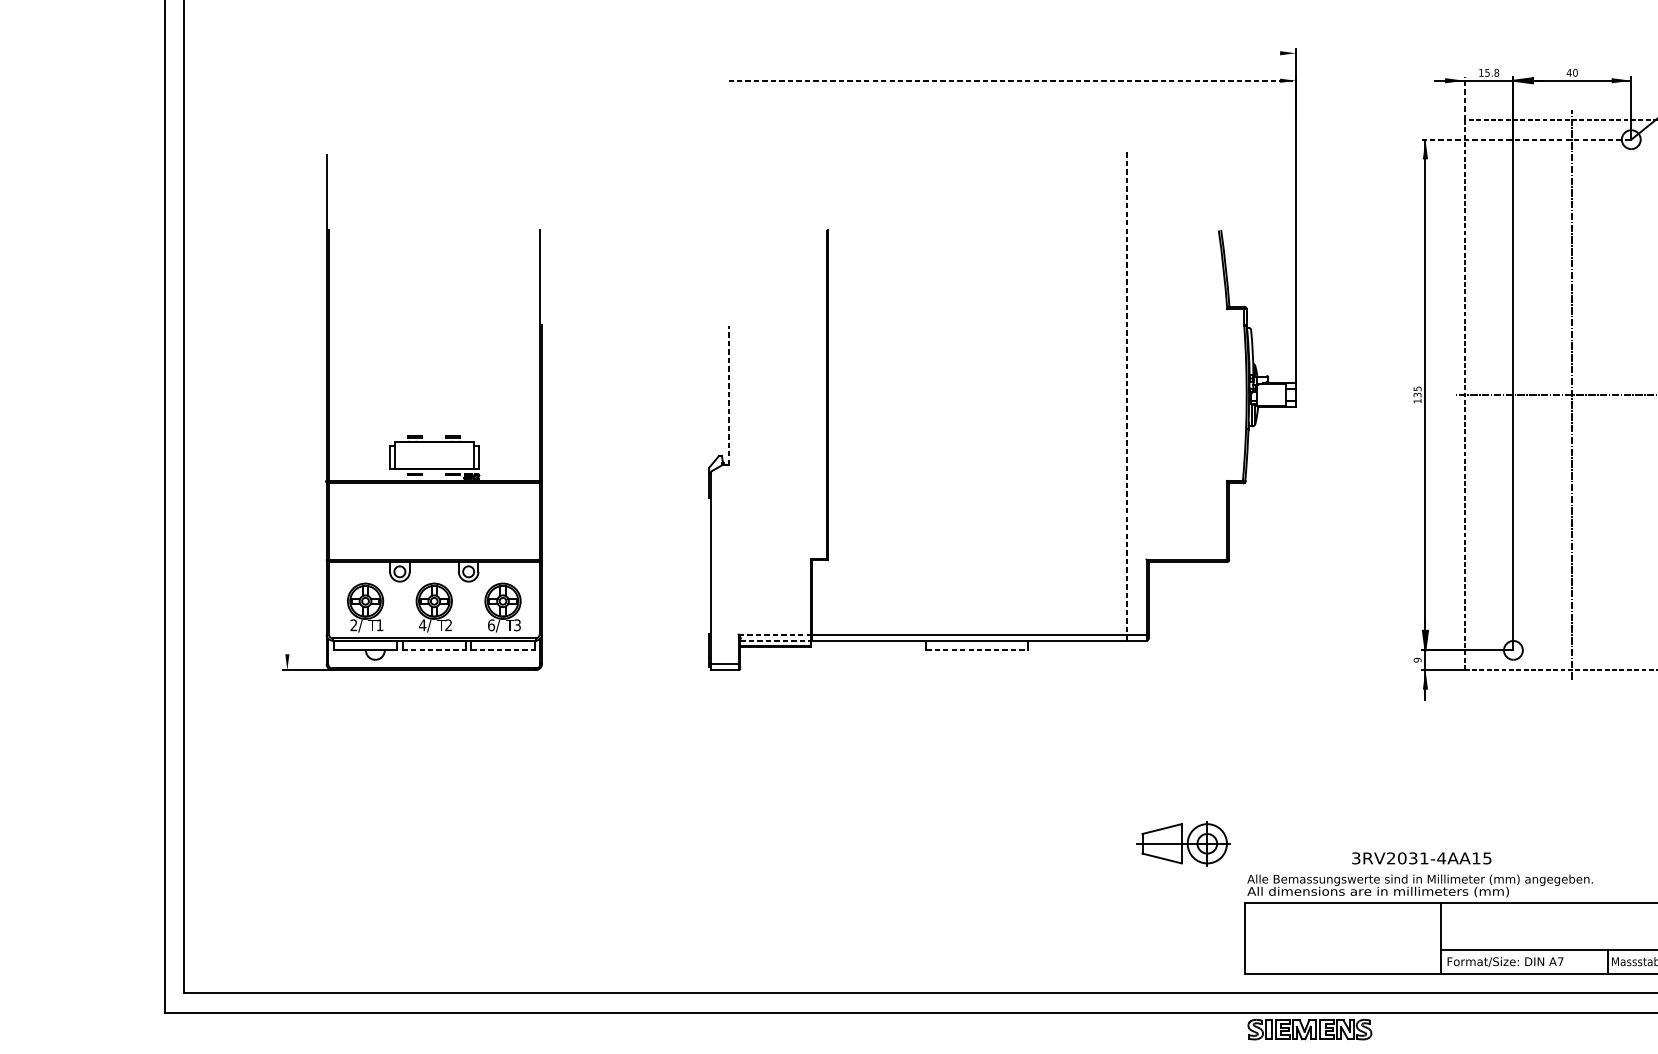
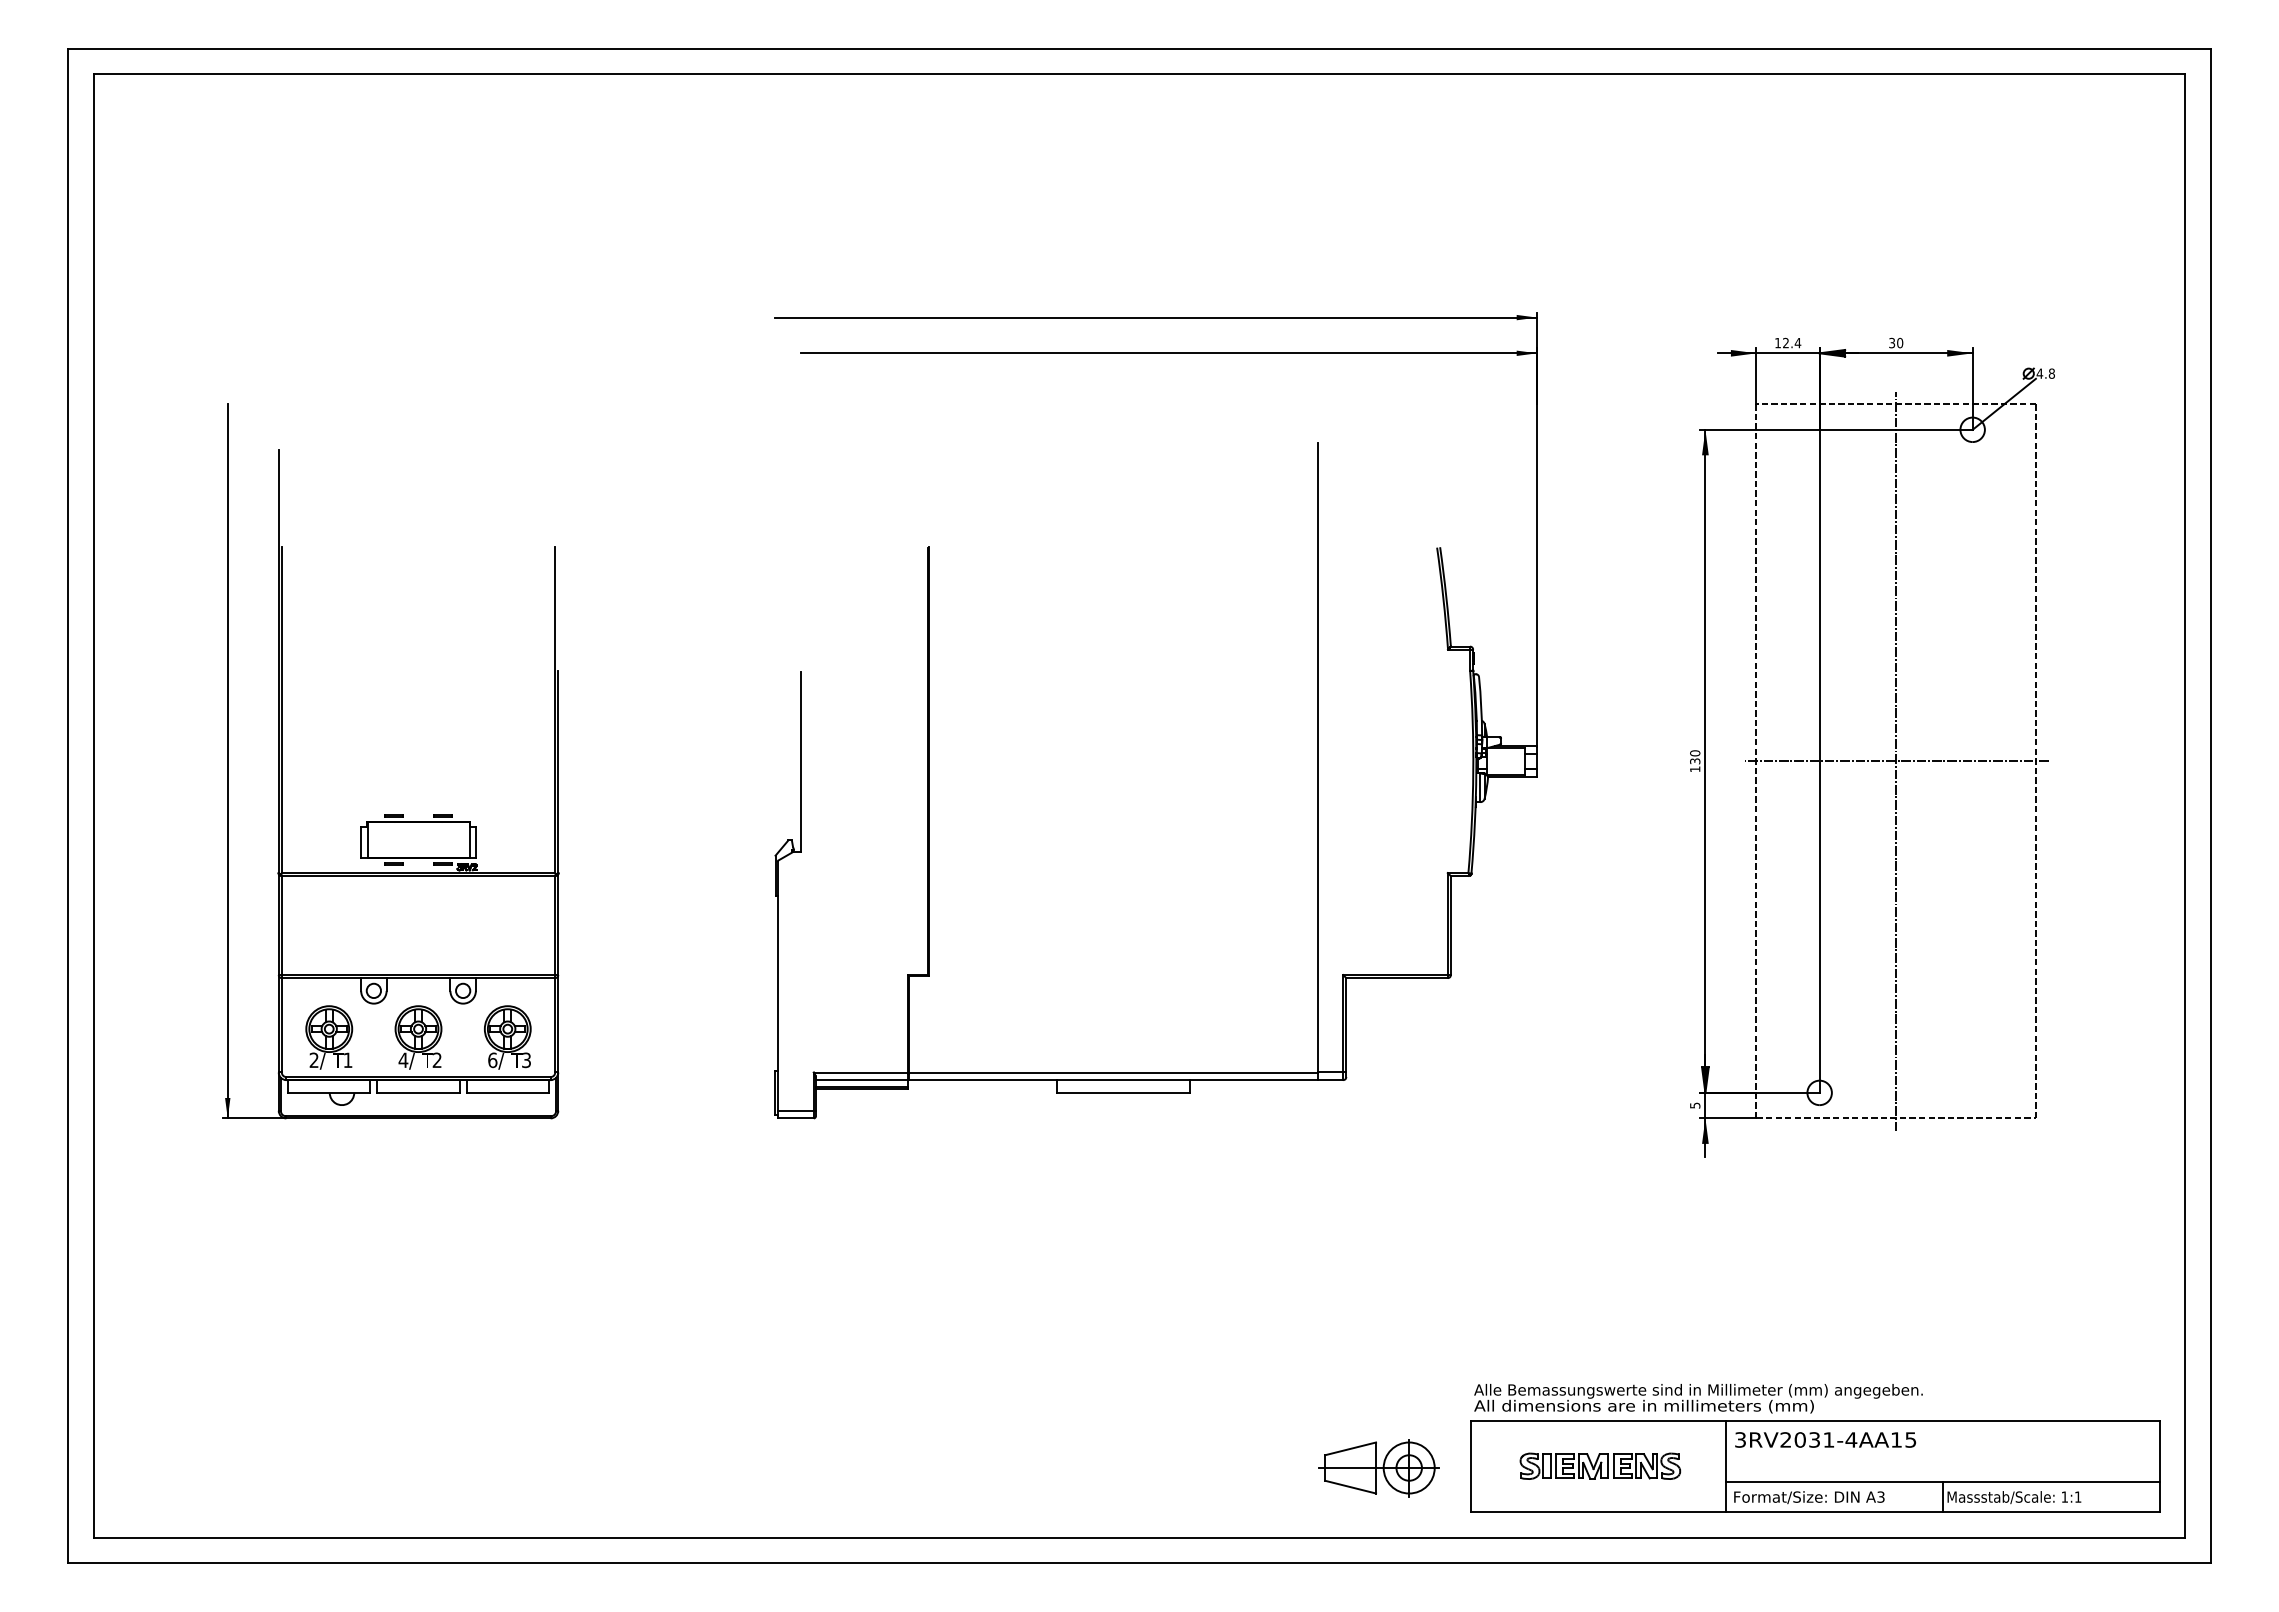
line: (1002, 53) -> (1156, 317), added
text: (1492, 72) -> (1792, 342), 15.8 -> 12.4
text: (1568, 72) -> (1891, 342), 40 -> 30
line: (1012, 80) -> (1169, 353), dashed -> solid
line: (1464, 97) -> (1756, 375), dashed -> solid
line: (1526, 139) -> (1836, 429), dashed -> solid
text: (1417, 388) -> (1695, 753), 135 -> 130
line: (287, 395) -> (227, 761), added
line: (728, 395) -> (800, 761), dashed -> solid
line: (1127, 395) -> (1318, 761), dashed -> solid
line: (774, 634) -> (860, 1072), dashed -> solid
line: (775, 640) -> (861, 1080), dashed -> solid
line: (435, 650) -> (419, 1092), dashed -> solid
line: (503, 650) -> (508, 1092), dashed -> solid
line: (977, 650) -> (1123, 1092), dashed -> solid
text: (1417, 660) -> (1695, 1105), 9 -> 5
part: (1183, 844) -> (1378, 1468), moved
text: (1421, 858) -> (1825, 1439), moved
text: (1560, 961) -> (1880, 1496), A7 -> A3
part: (1309, 1029) -> (1600, 1465), moved

